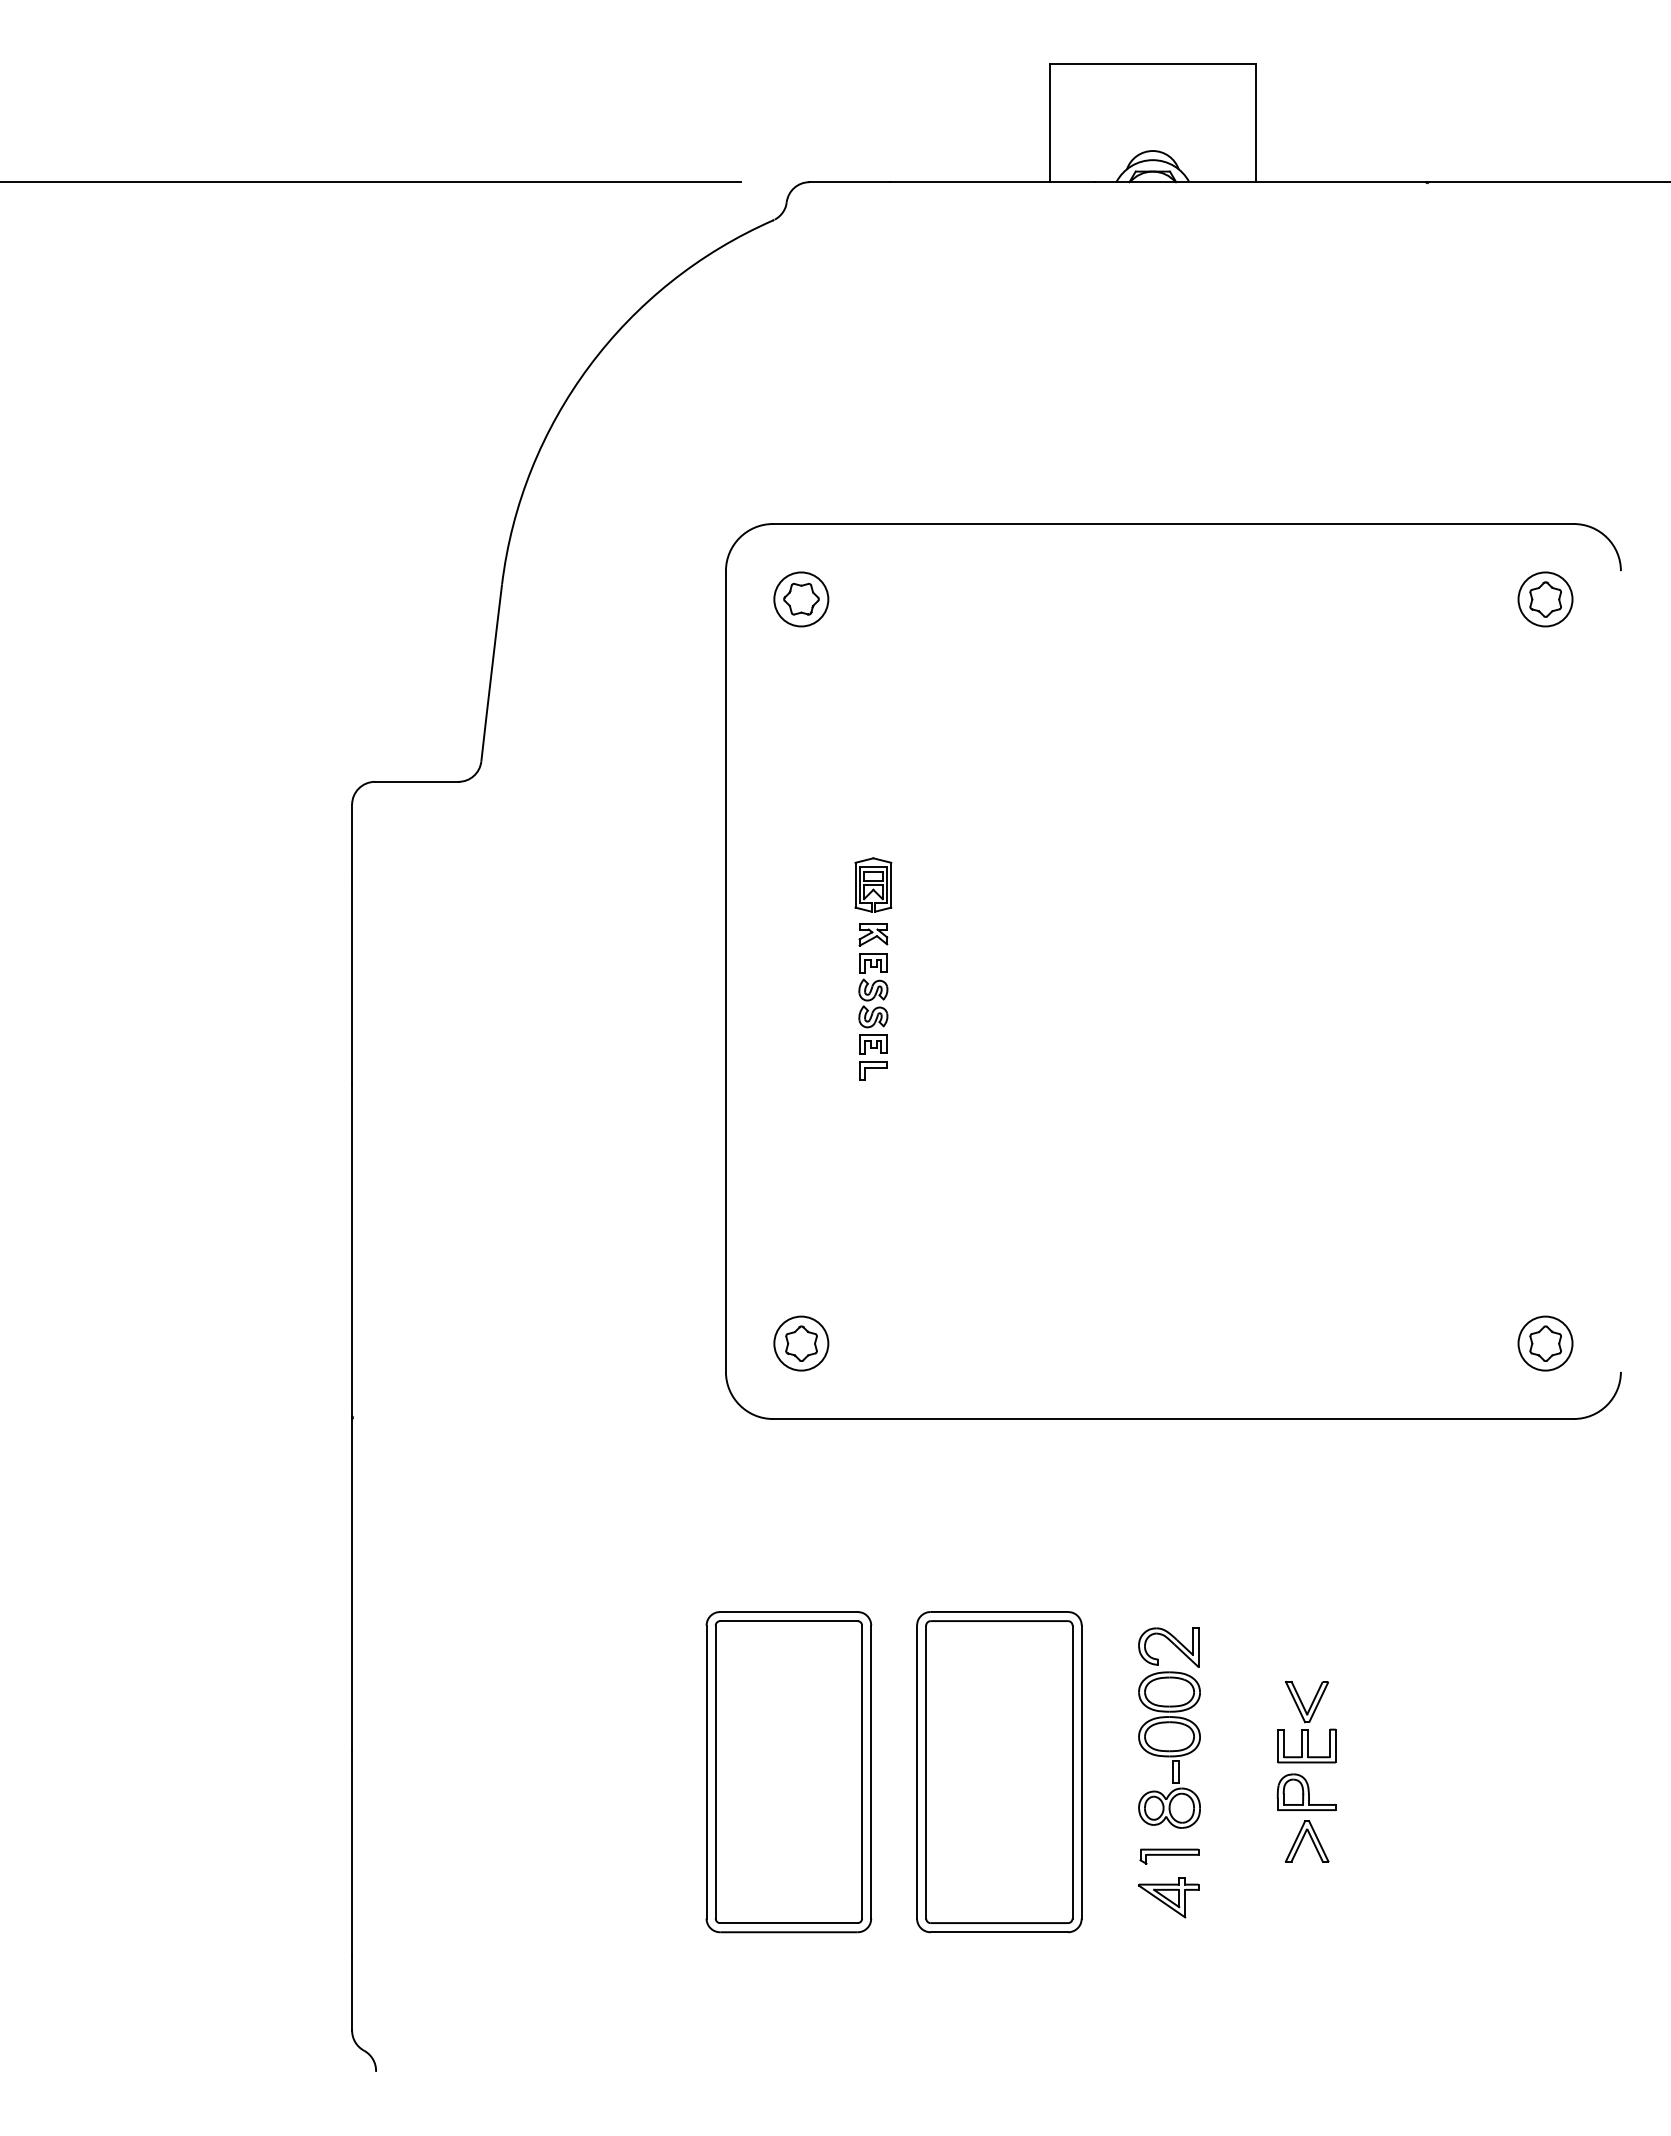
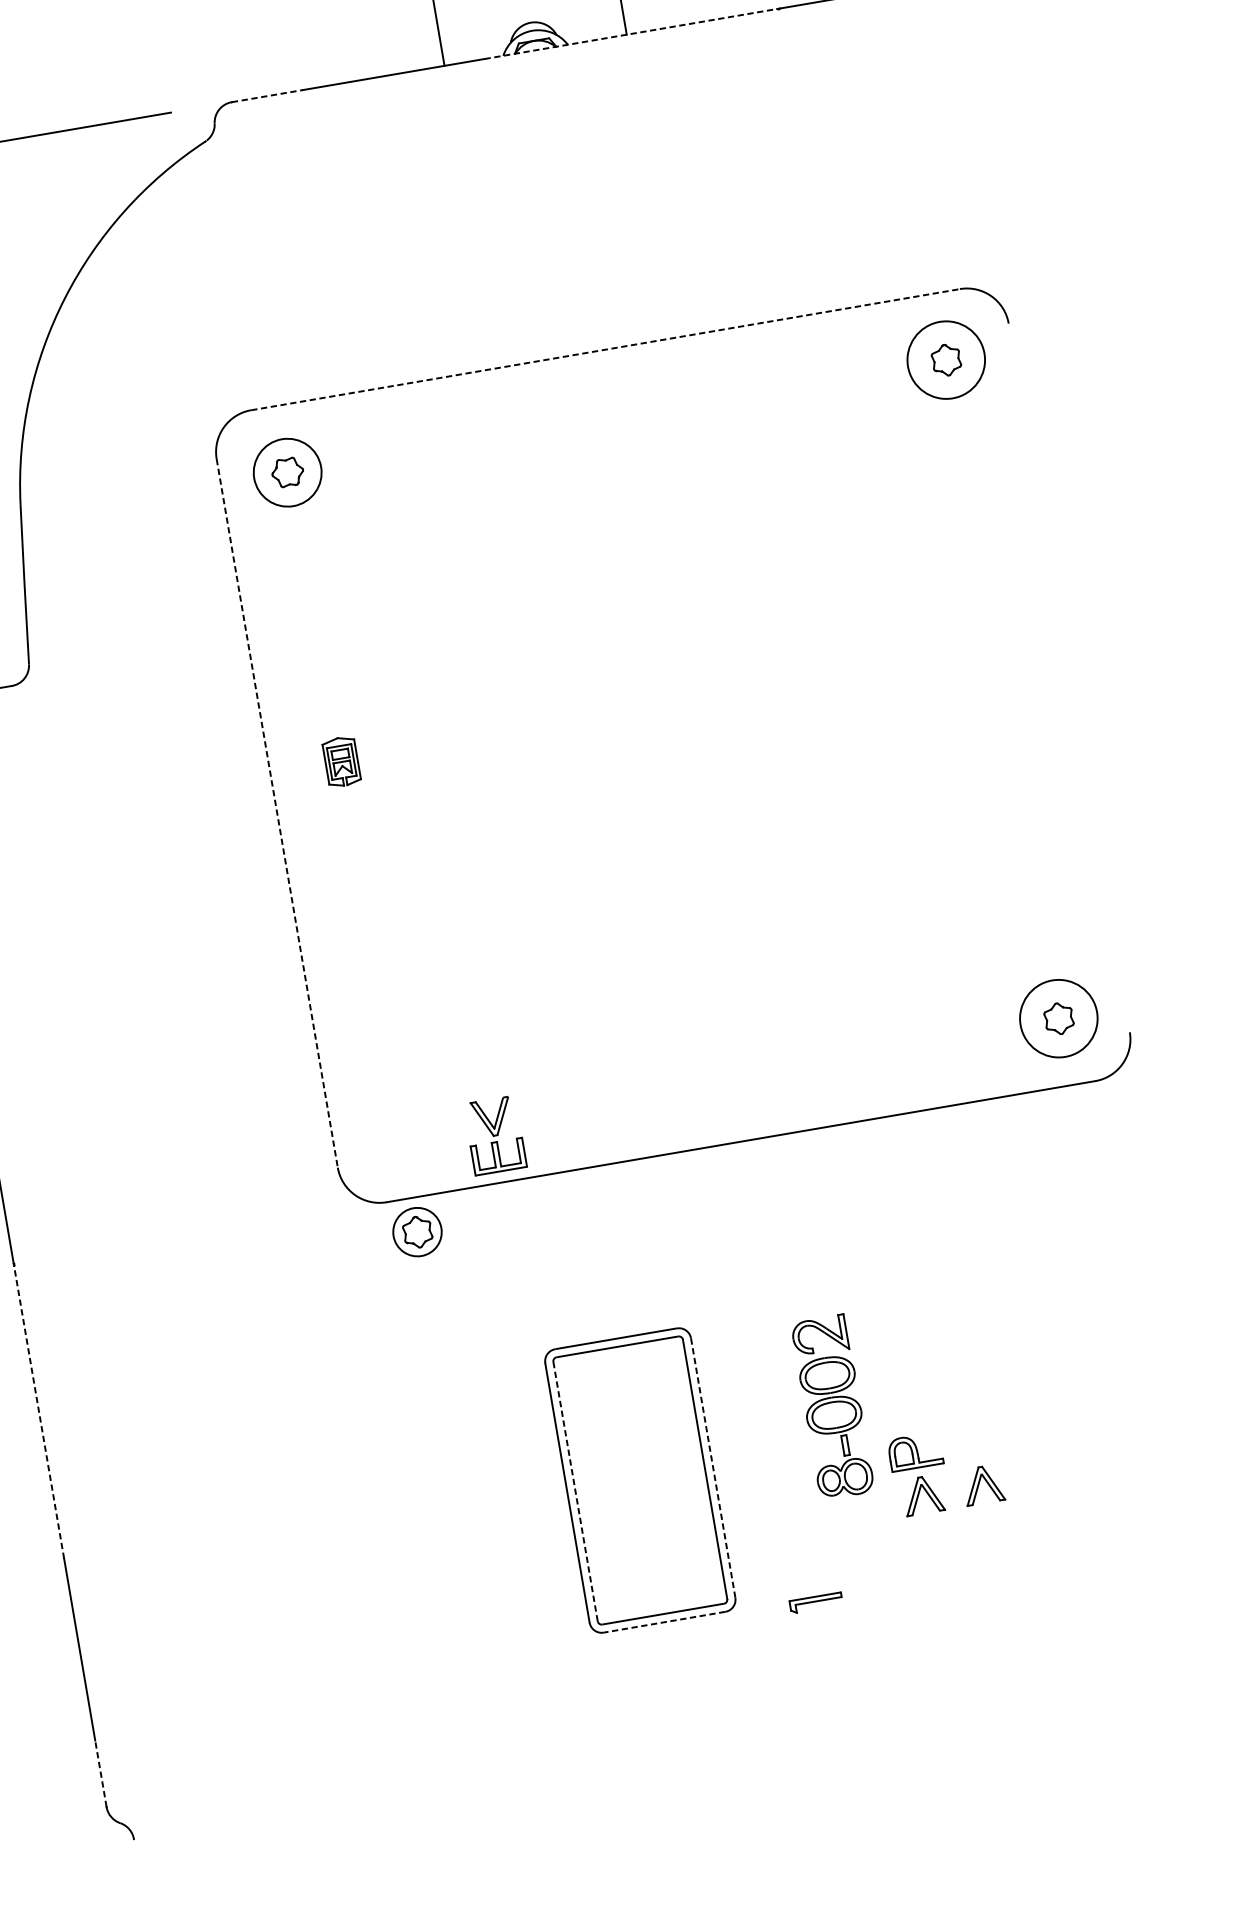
line: (850, 182) -> (268, 96), solid -> dashed
line: (1261, 182) -> (631, 34), solid -> dashed
line: (1173, 524) -> (605, 350), solid -> dashed
circle: (801, 599) -> (287, 472), size x1.4
circle: (1545, 599) -> (946, 360), size x1.6
part: (873, 884) -> (341, 761), moved
line: (725, 972) -> (277, 814), solid -> dashed
part: (873, 1001) -> (412, 817), removed
part: (801, 1343) -> (417, 1232), moved
circle: (1545, 1343) -> (1058, 1018), size x1.6
line: (352, 1583) -> (39, 1411), solid -> dashed
part: (1306, 1722) -> (495, 1135), moved
part: (1169, 1727) -> (832, 1406), moved
part: (788, 1772) -> (453, 1512), removed
line: (926, 1772) -> (575, 1491), solid -> dashed
line: (1081, 1772) -> (713, 1468), solid -> dashed
part: (1375, 1841) -> (983, 1485), added
part: (1169, 1856) -> (816, 1602), moved
part: (1168, 1897) -> (808, 1565), removed
line: (999, 1932) -> (664, 1622), solid -> dashed
line: (352, 1992) -> (101, 1773), solid -> dashed

